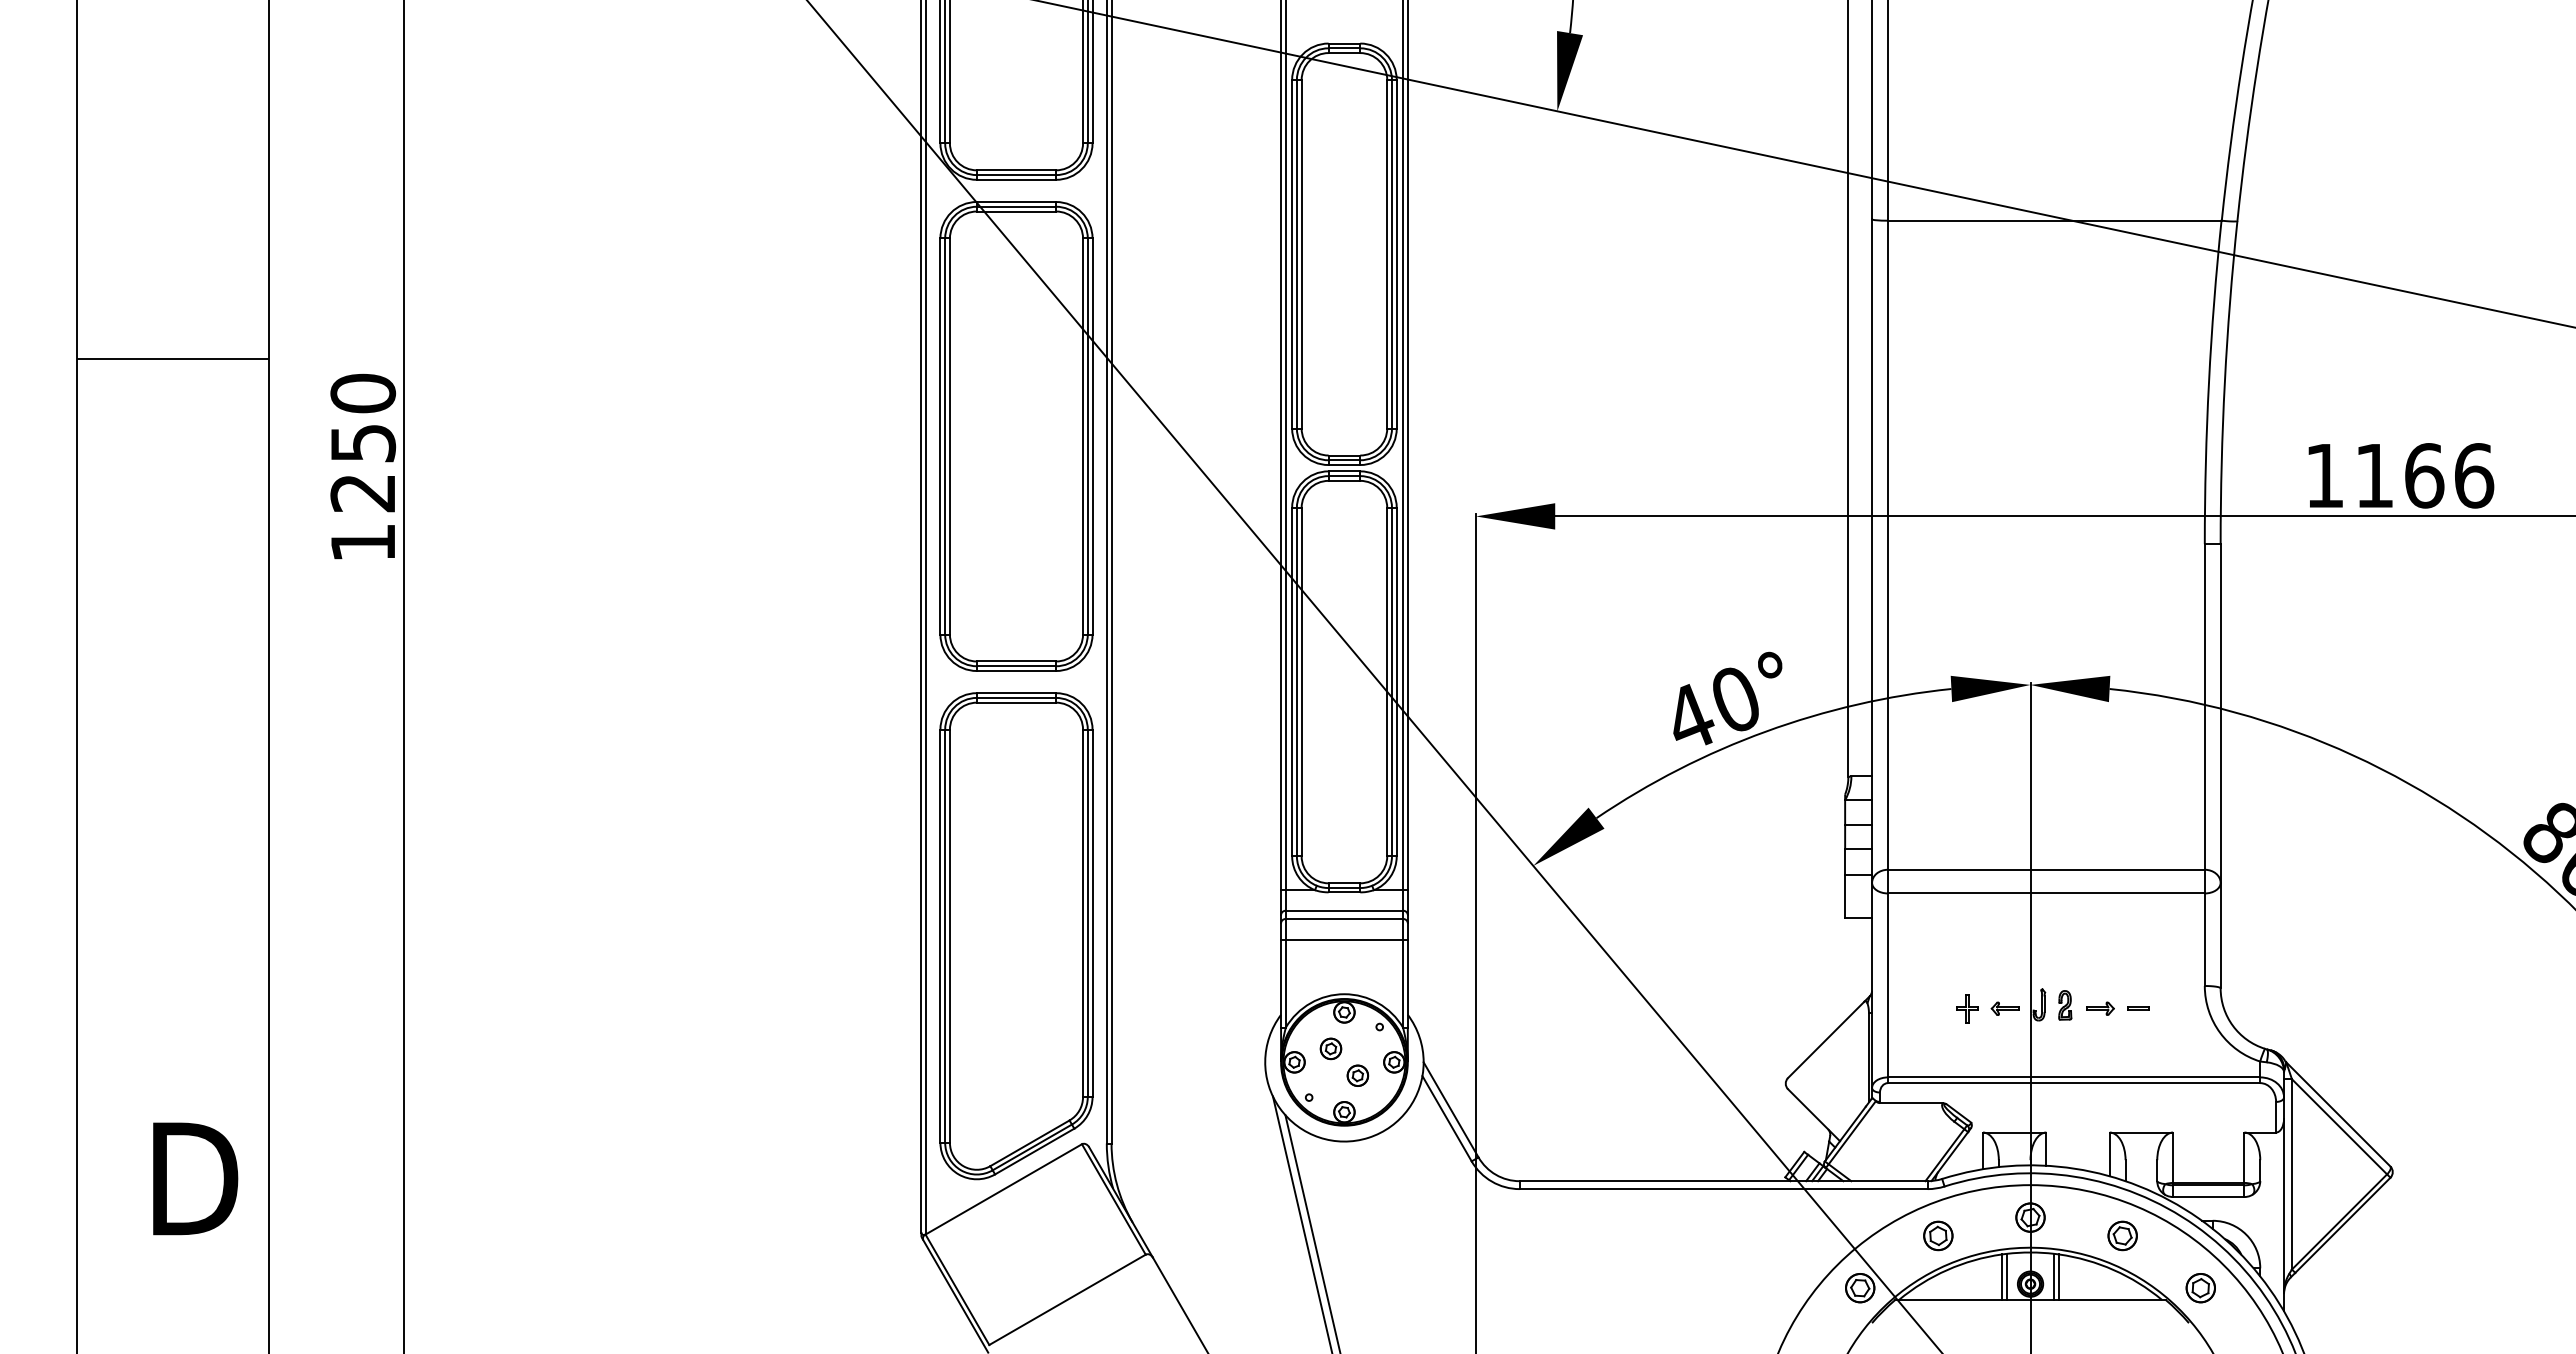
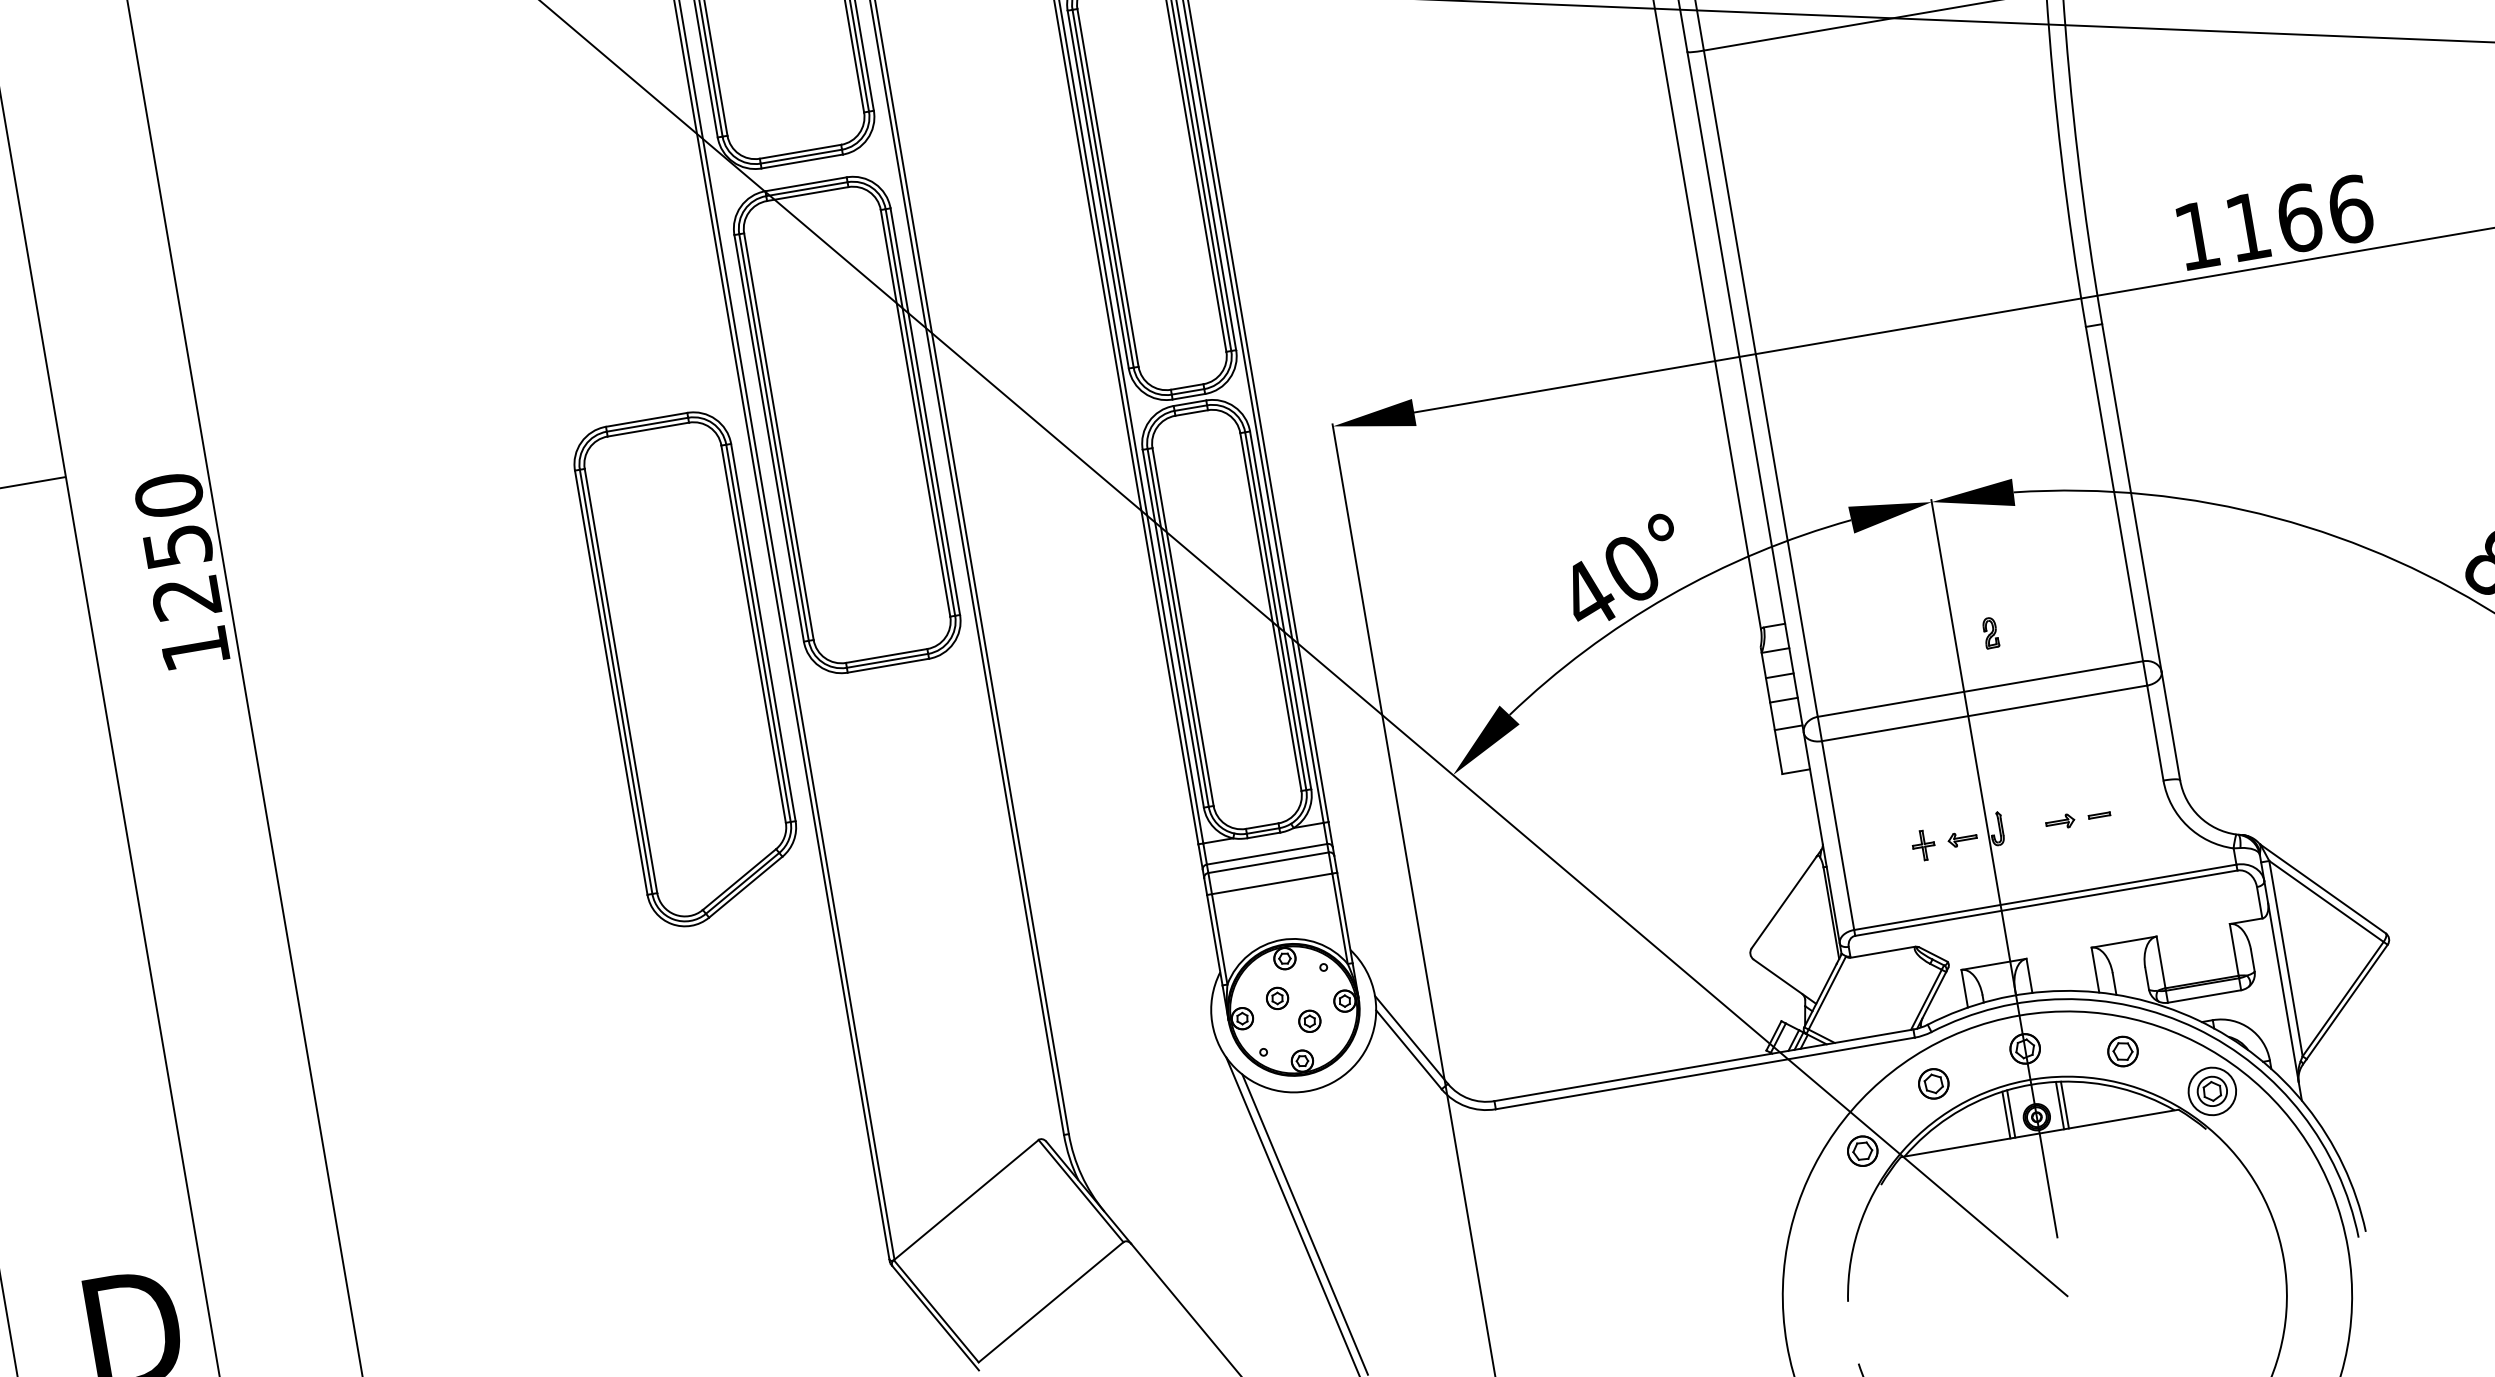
part: (1016, 936) -> (689, 669), moved
part: (2065, 1005) -> (1991, 633), moved
circle: (2200, 1287) -> (2211, 1090), size x1.6

